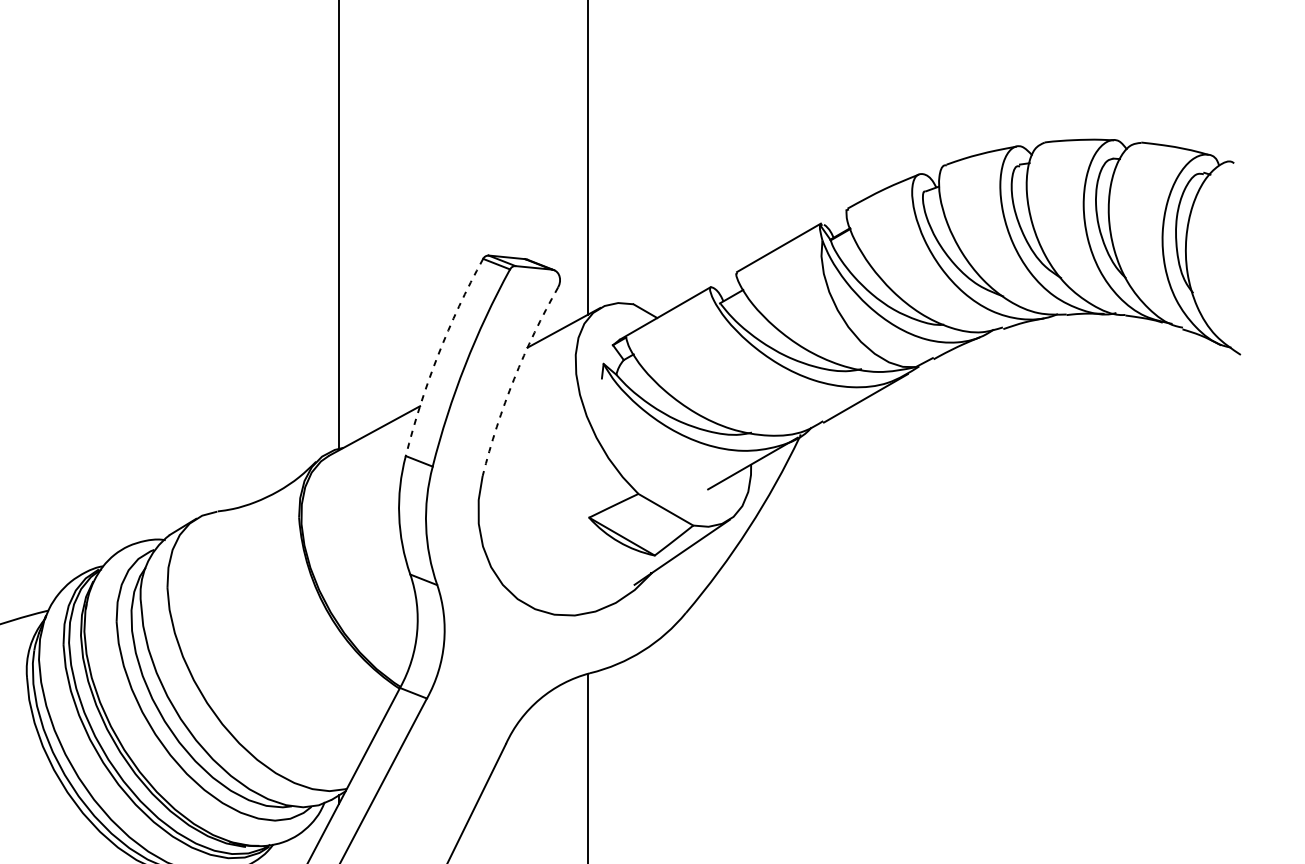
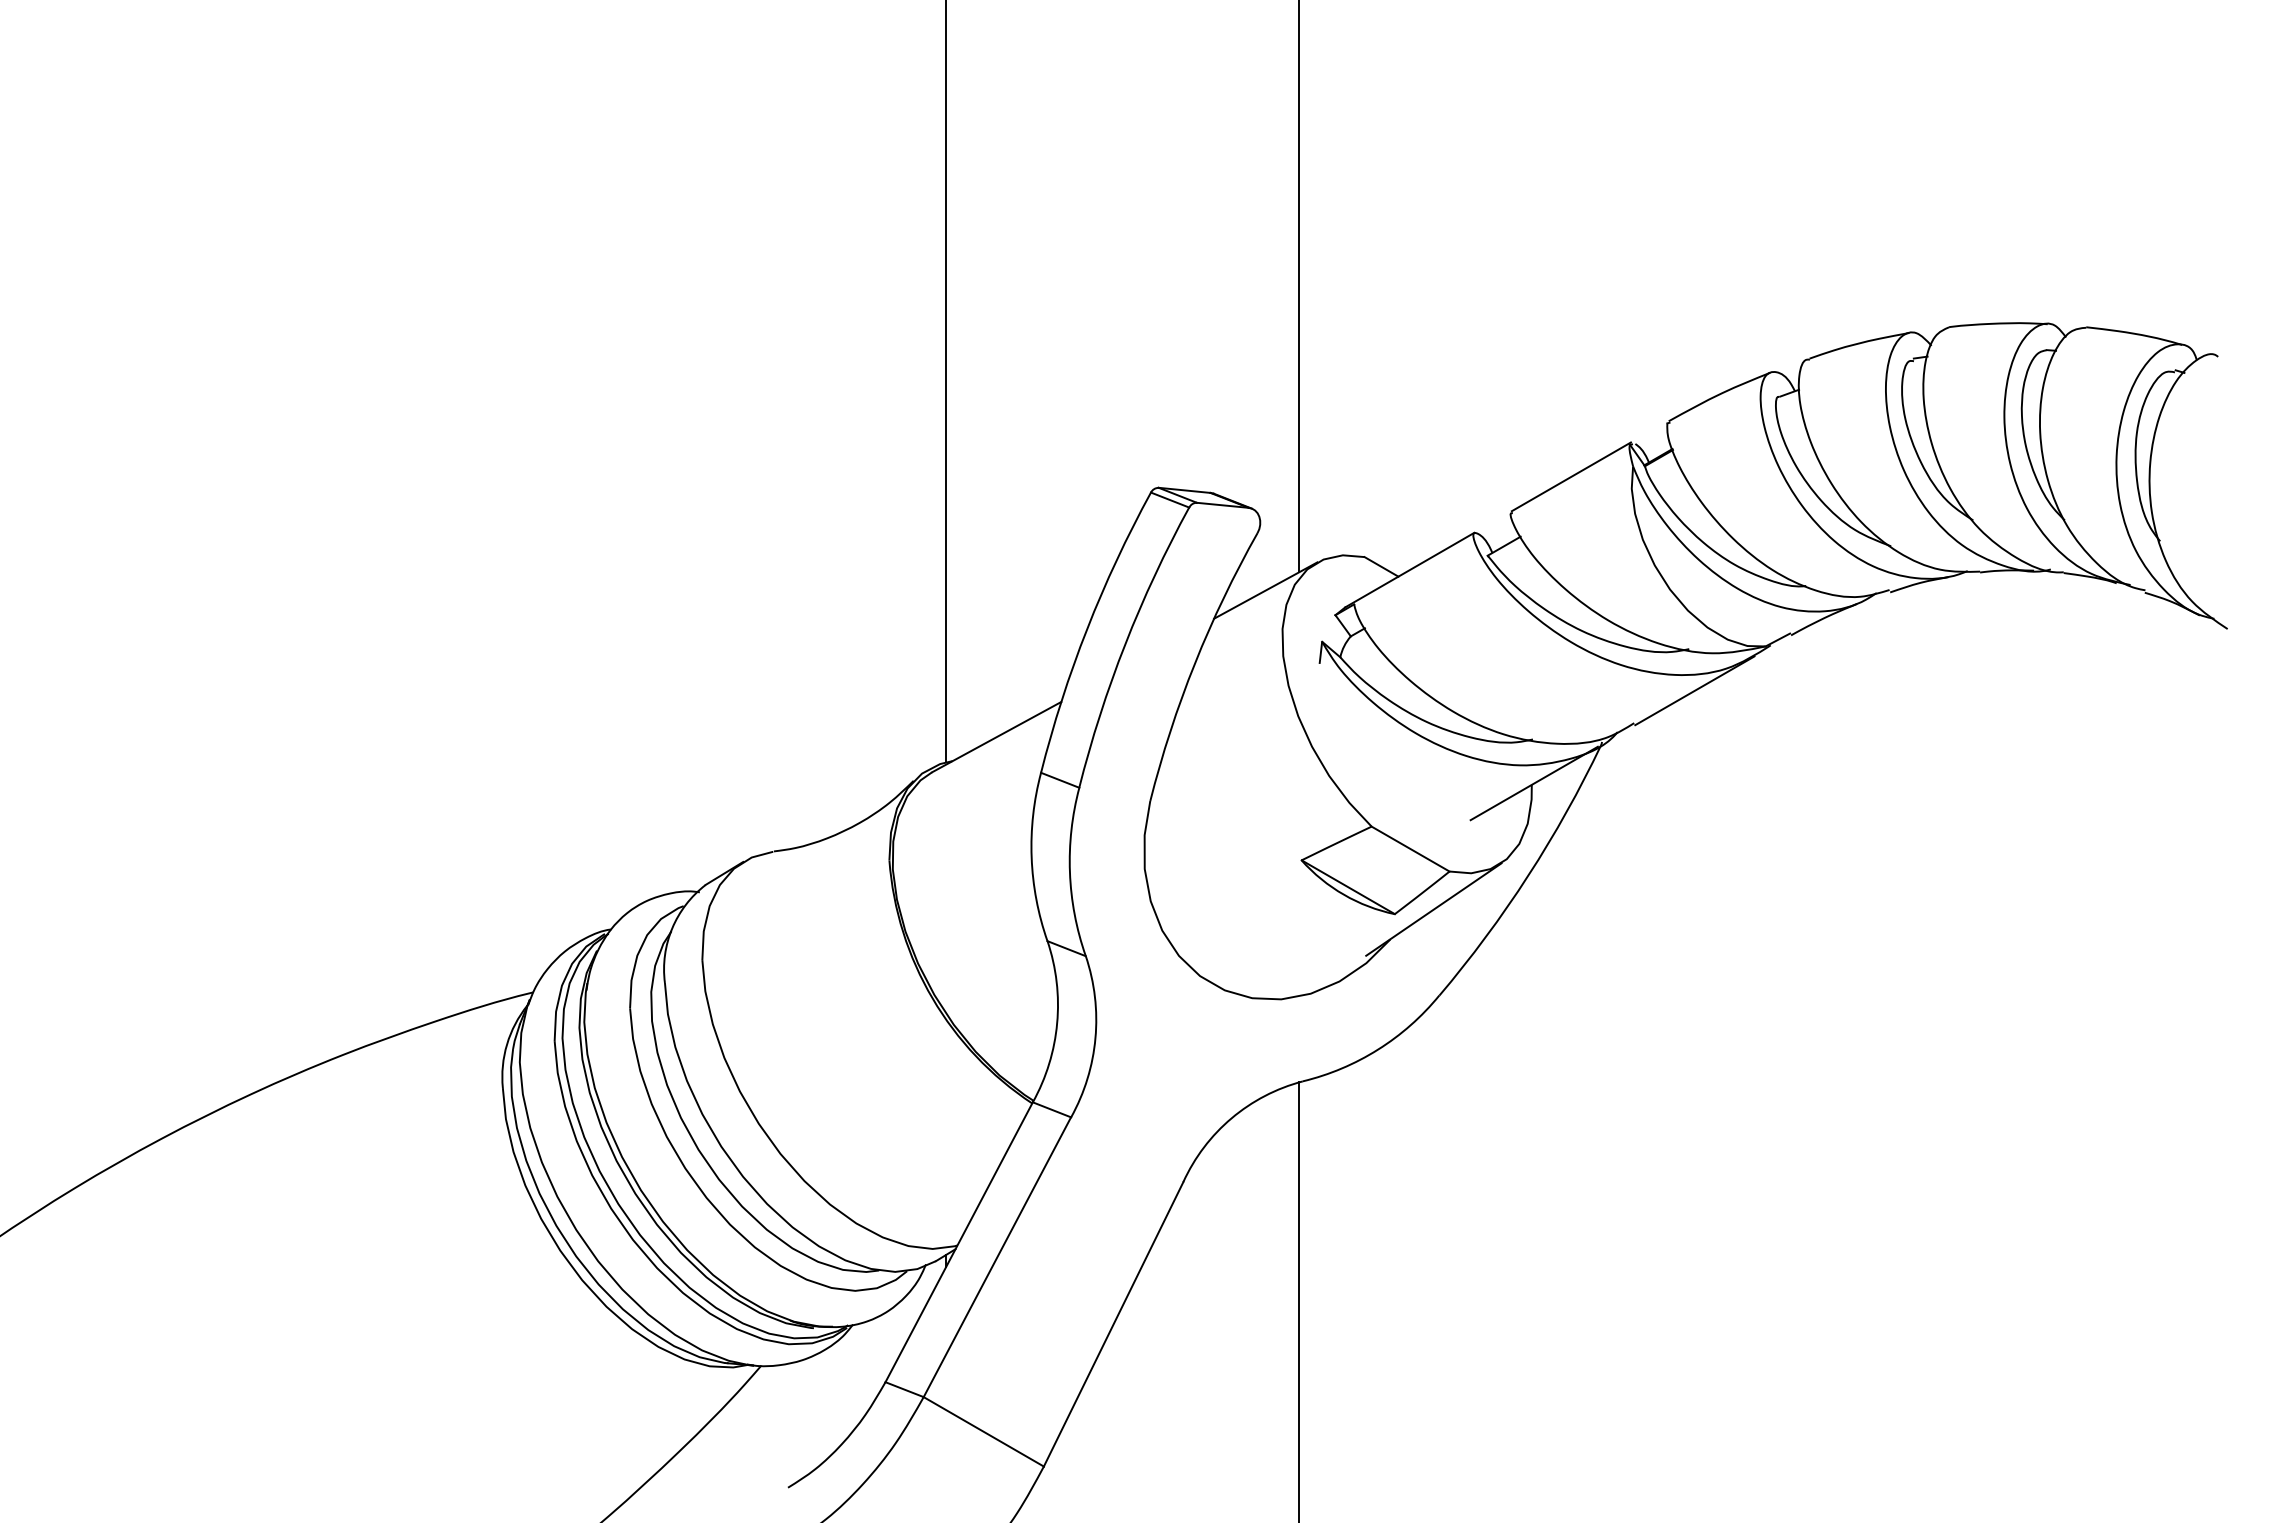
arc: (438, 355) -> (1087, 629), dashed -> solid
arc: (514, 379) -> (1195, 663), dashed -> solid

